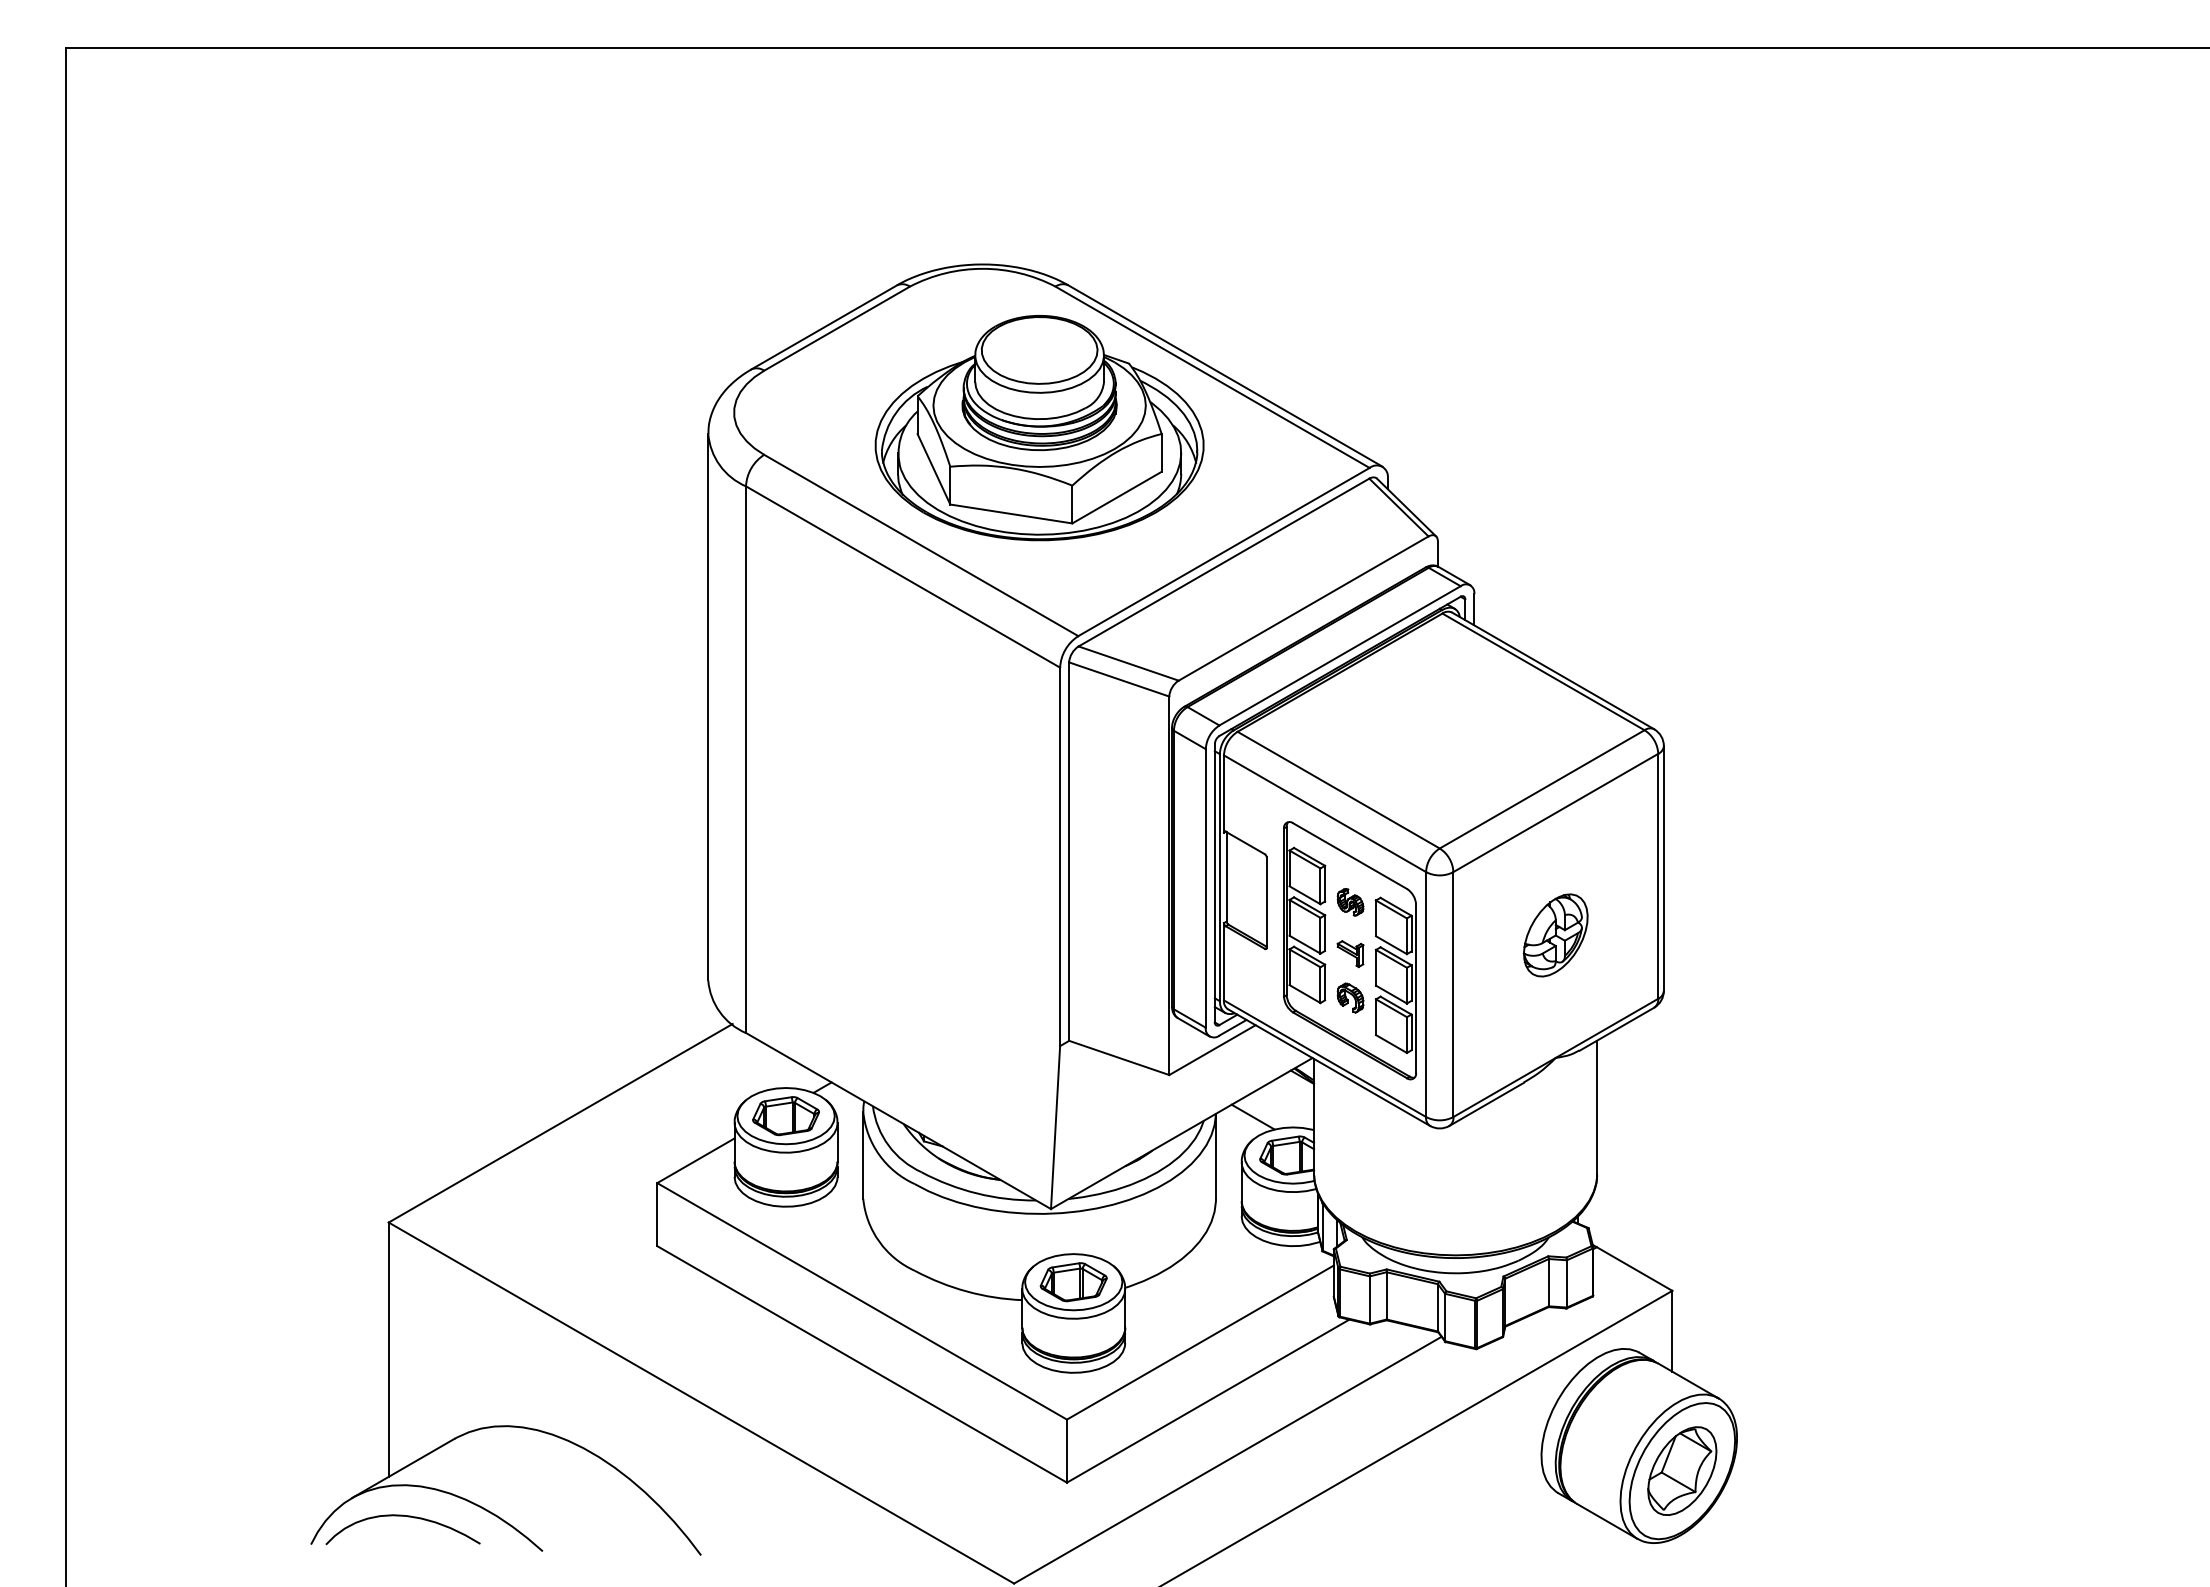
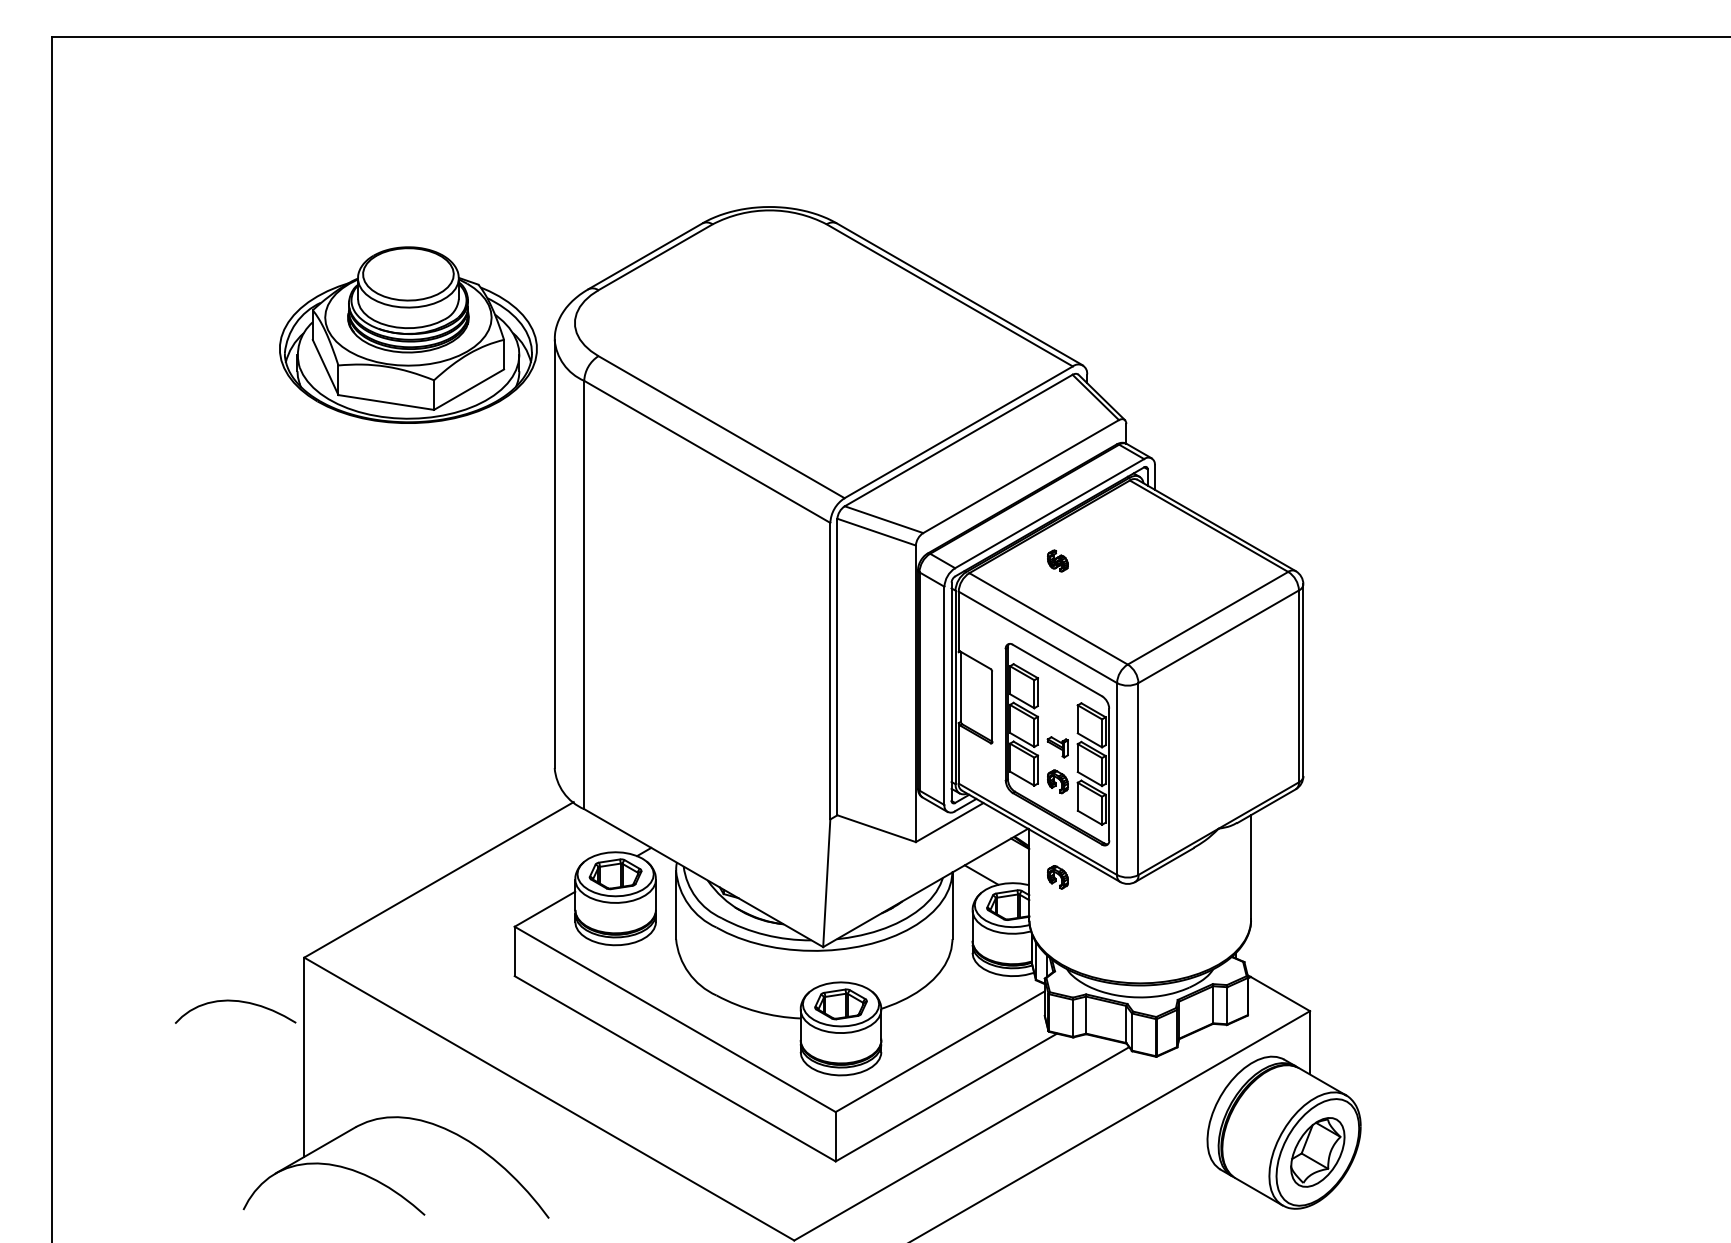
part: (1039, 428) -> (408, 335), moved
part: (1350, 902) -> (1057, 561), moved
part: (1555, 935) -> (1218, 732), removed
part: (1350, 1119) -> (1057, 876), added
curve: (402, 1516) -> (235, 1001), moved

